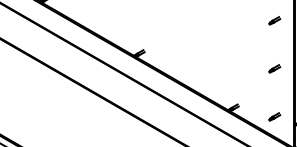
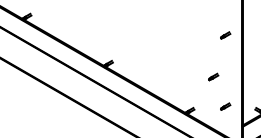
part: (274, 68) -> (213, 76), moved
part: (274, 116) -> (225, 106), moved

